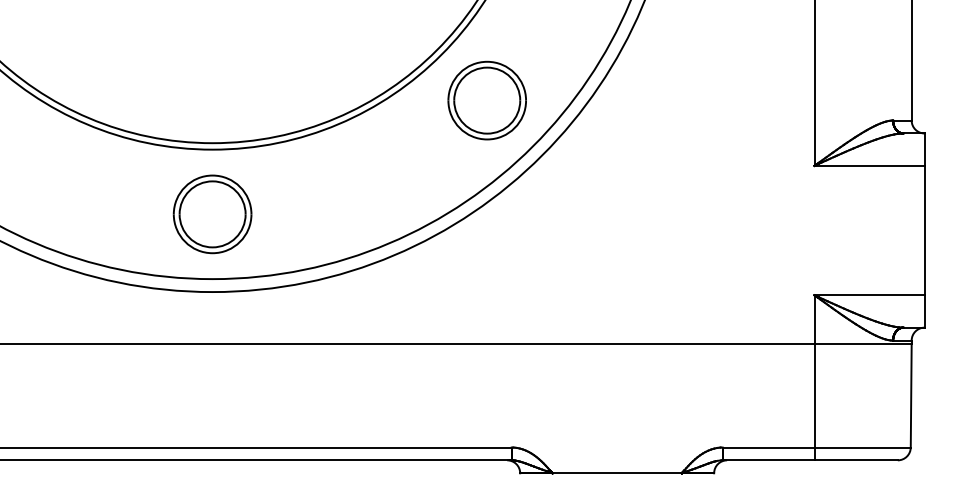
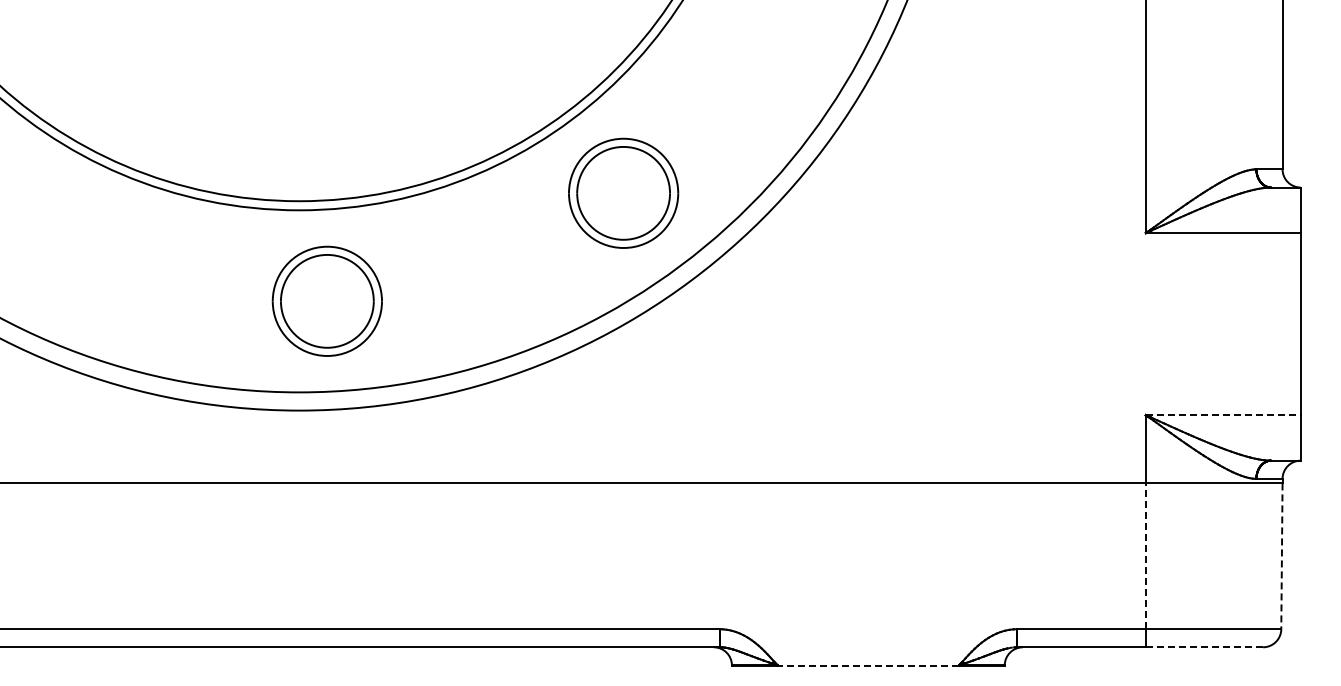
part: (487, 100) -> (623, 192), moved
part: (212, 213) -> (326, 300), moved
line: (869, 295) -> (1223, 415), solid -> dashed
line: (814, 395) -> (1146, 556), solid -> dashed
line: (910, 395) -> (1281, 556), solid -> dashed
line: (856, 460) -> (1204, 647), solid -> dashed
line: (616, 473) -> (867, 665), solid -> dashed

